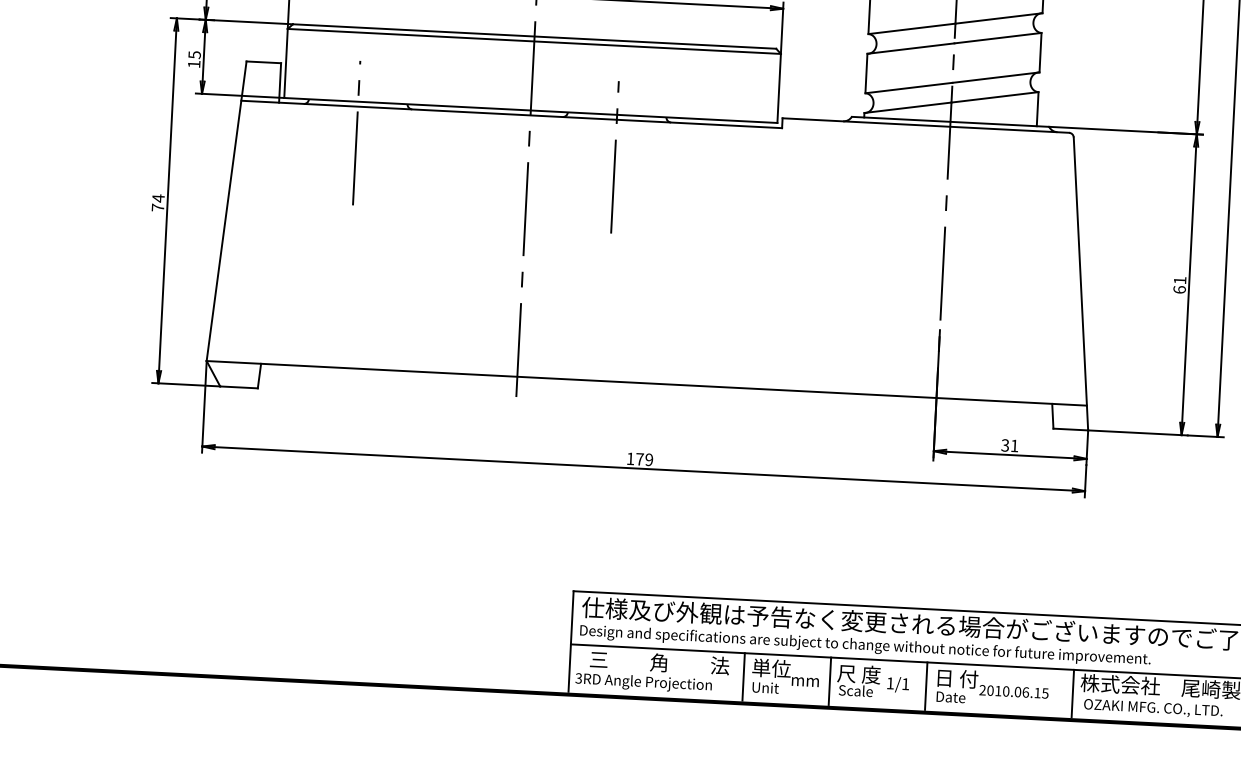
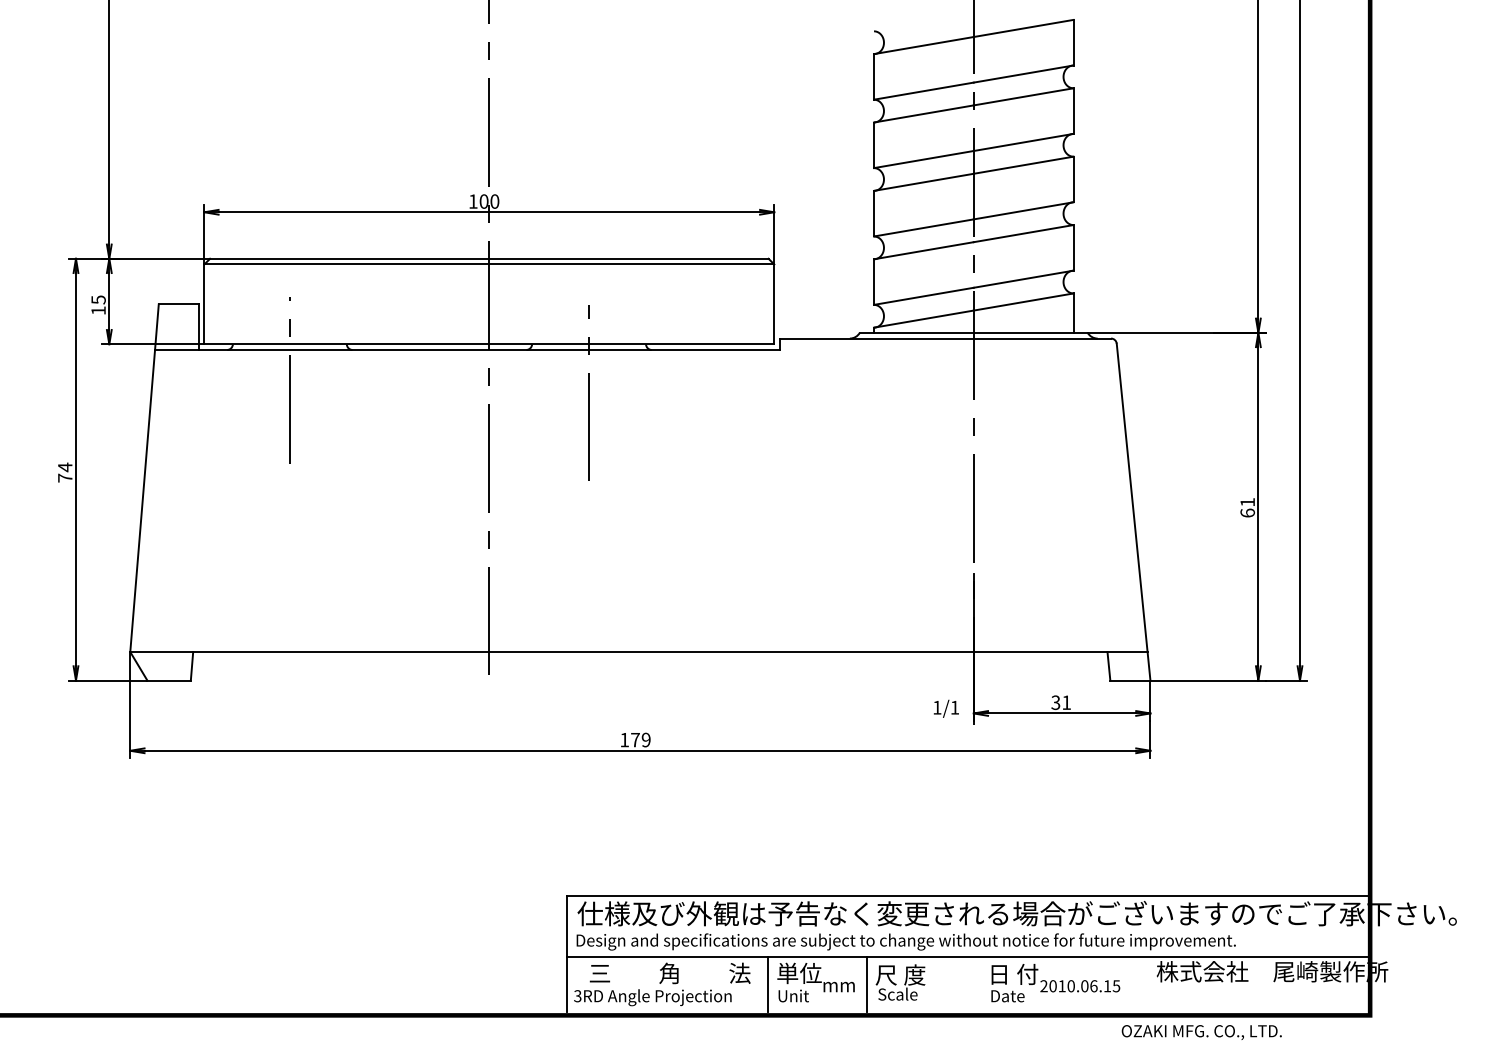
text: (897, 684) -> (945, 708), moved
line: (926, 685) -> (978, 984), removed
line: (1073, 693) -> (1148, 984), removed
text: (1153, 708) -> (1201, 1032), moved

